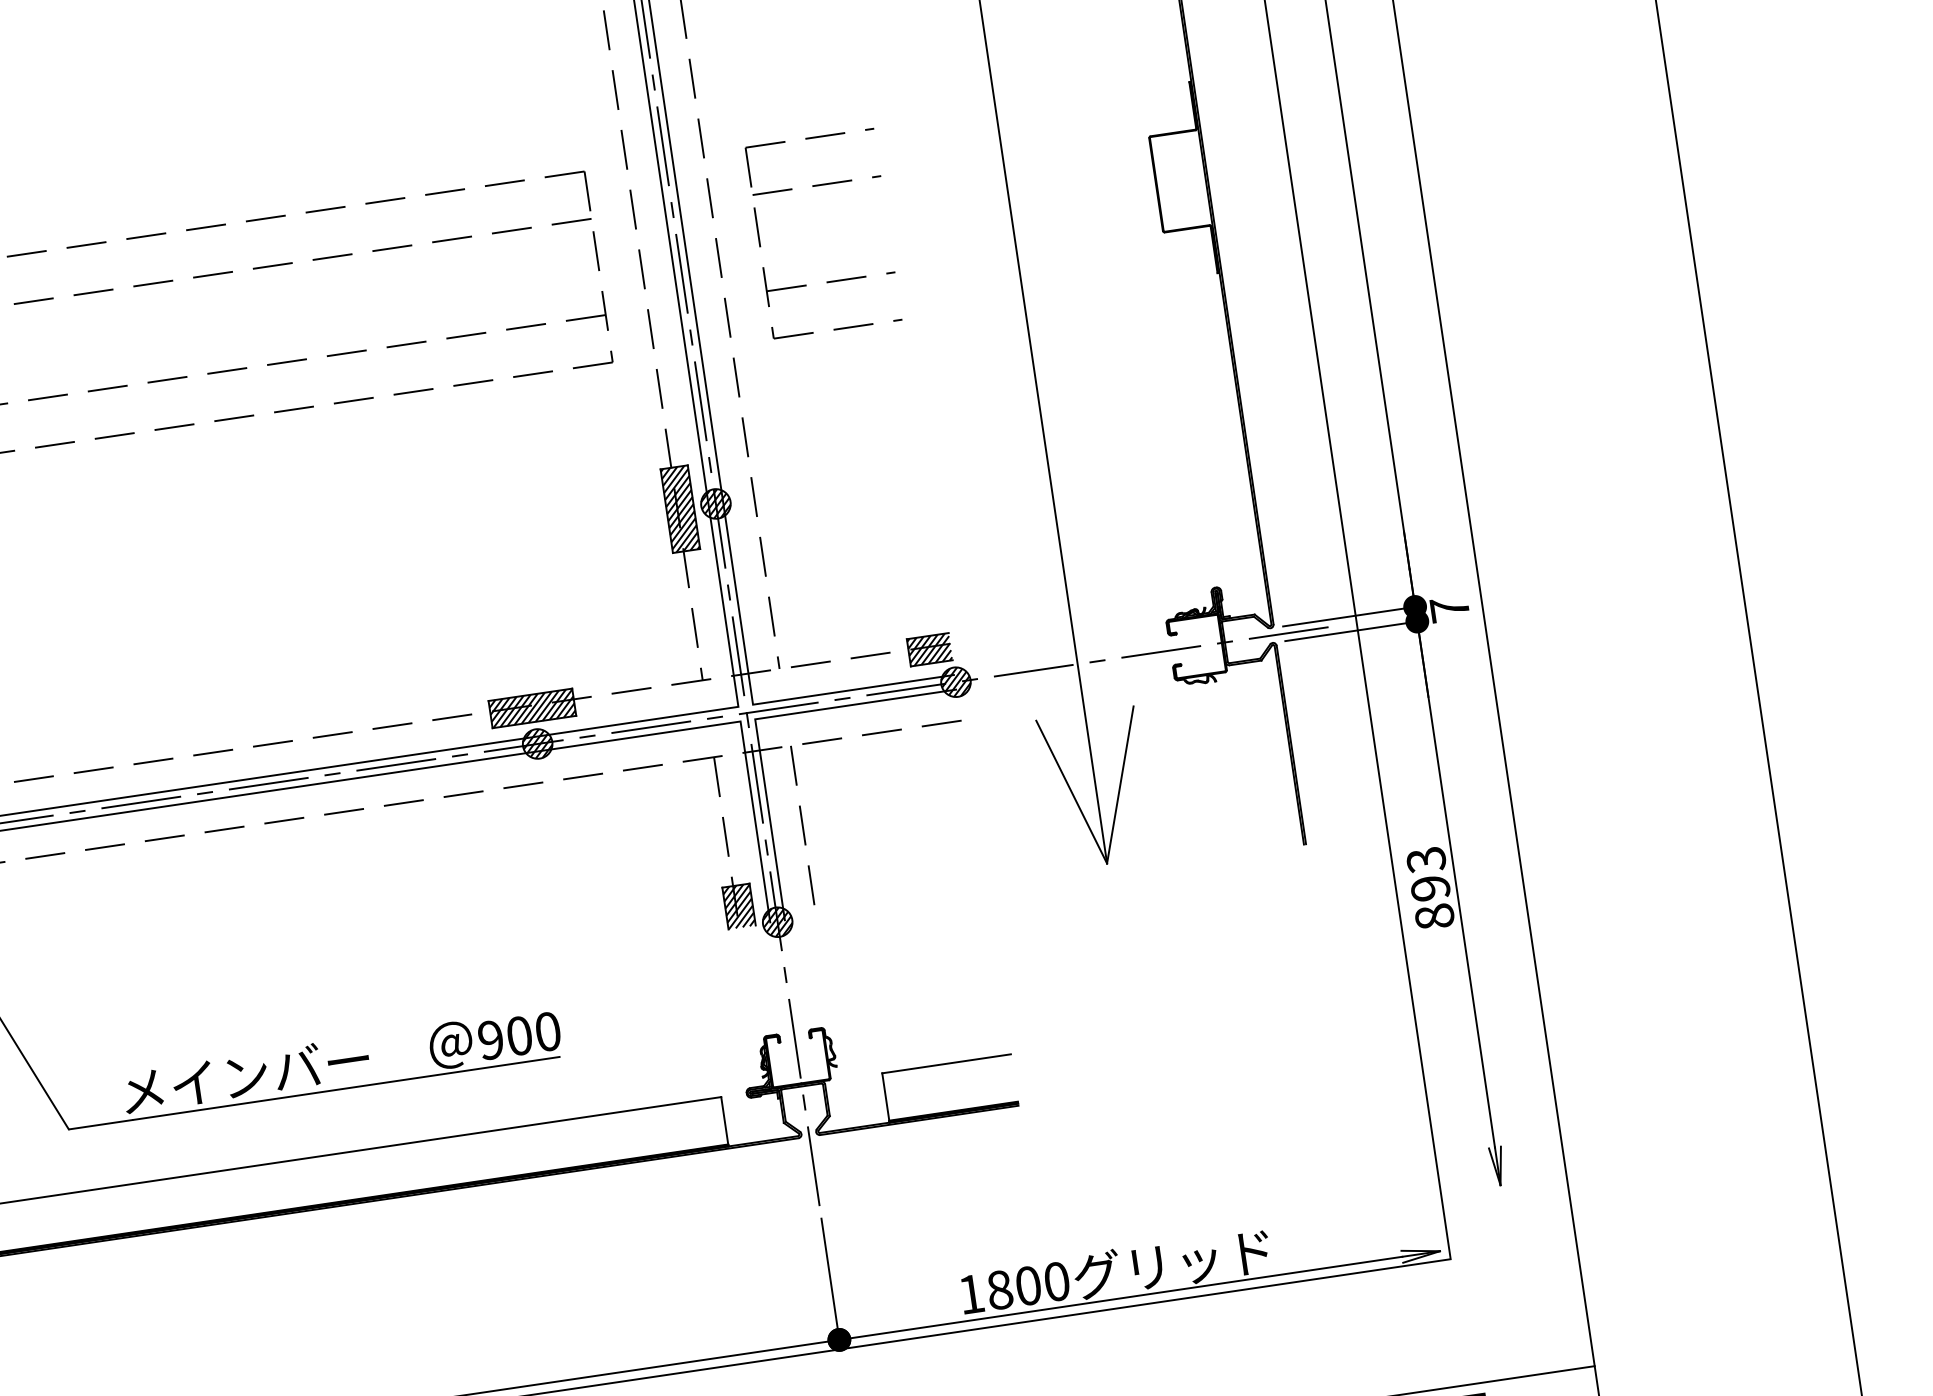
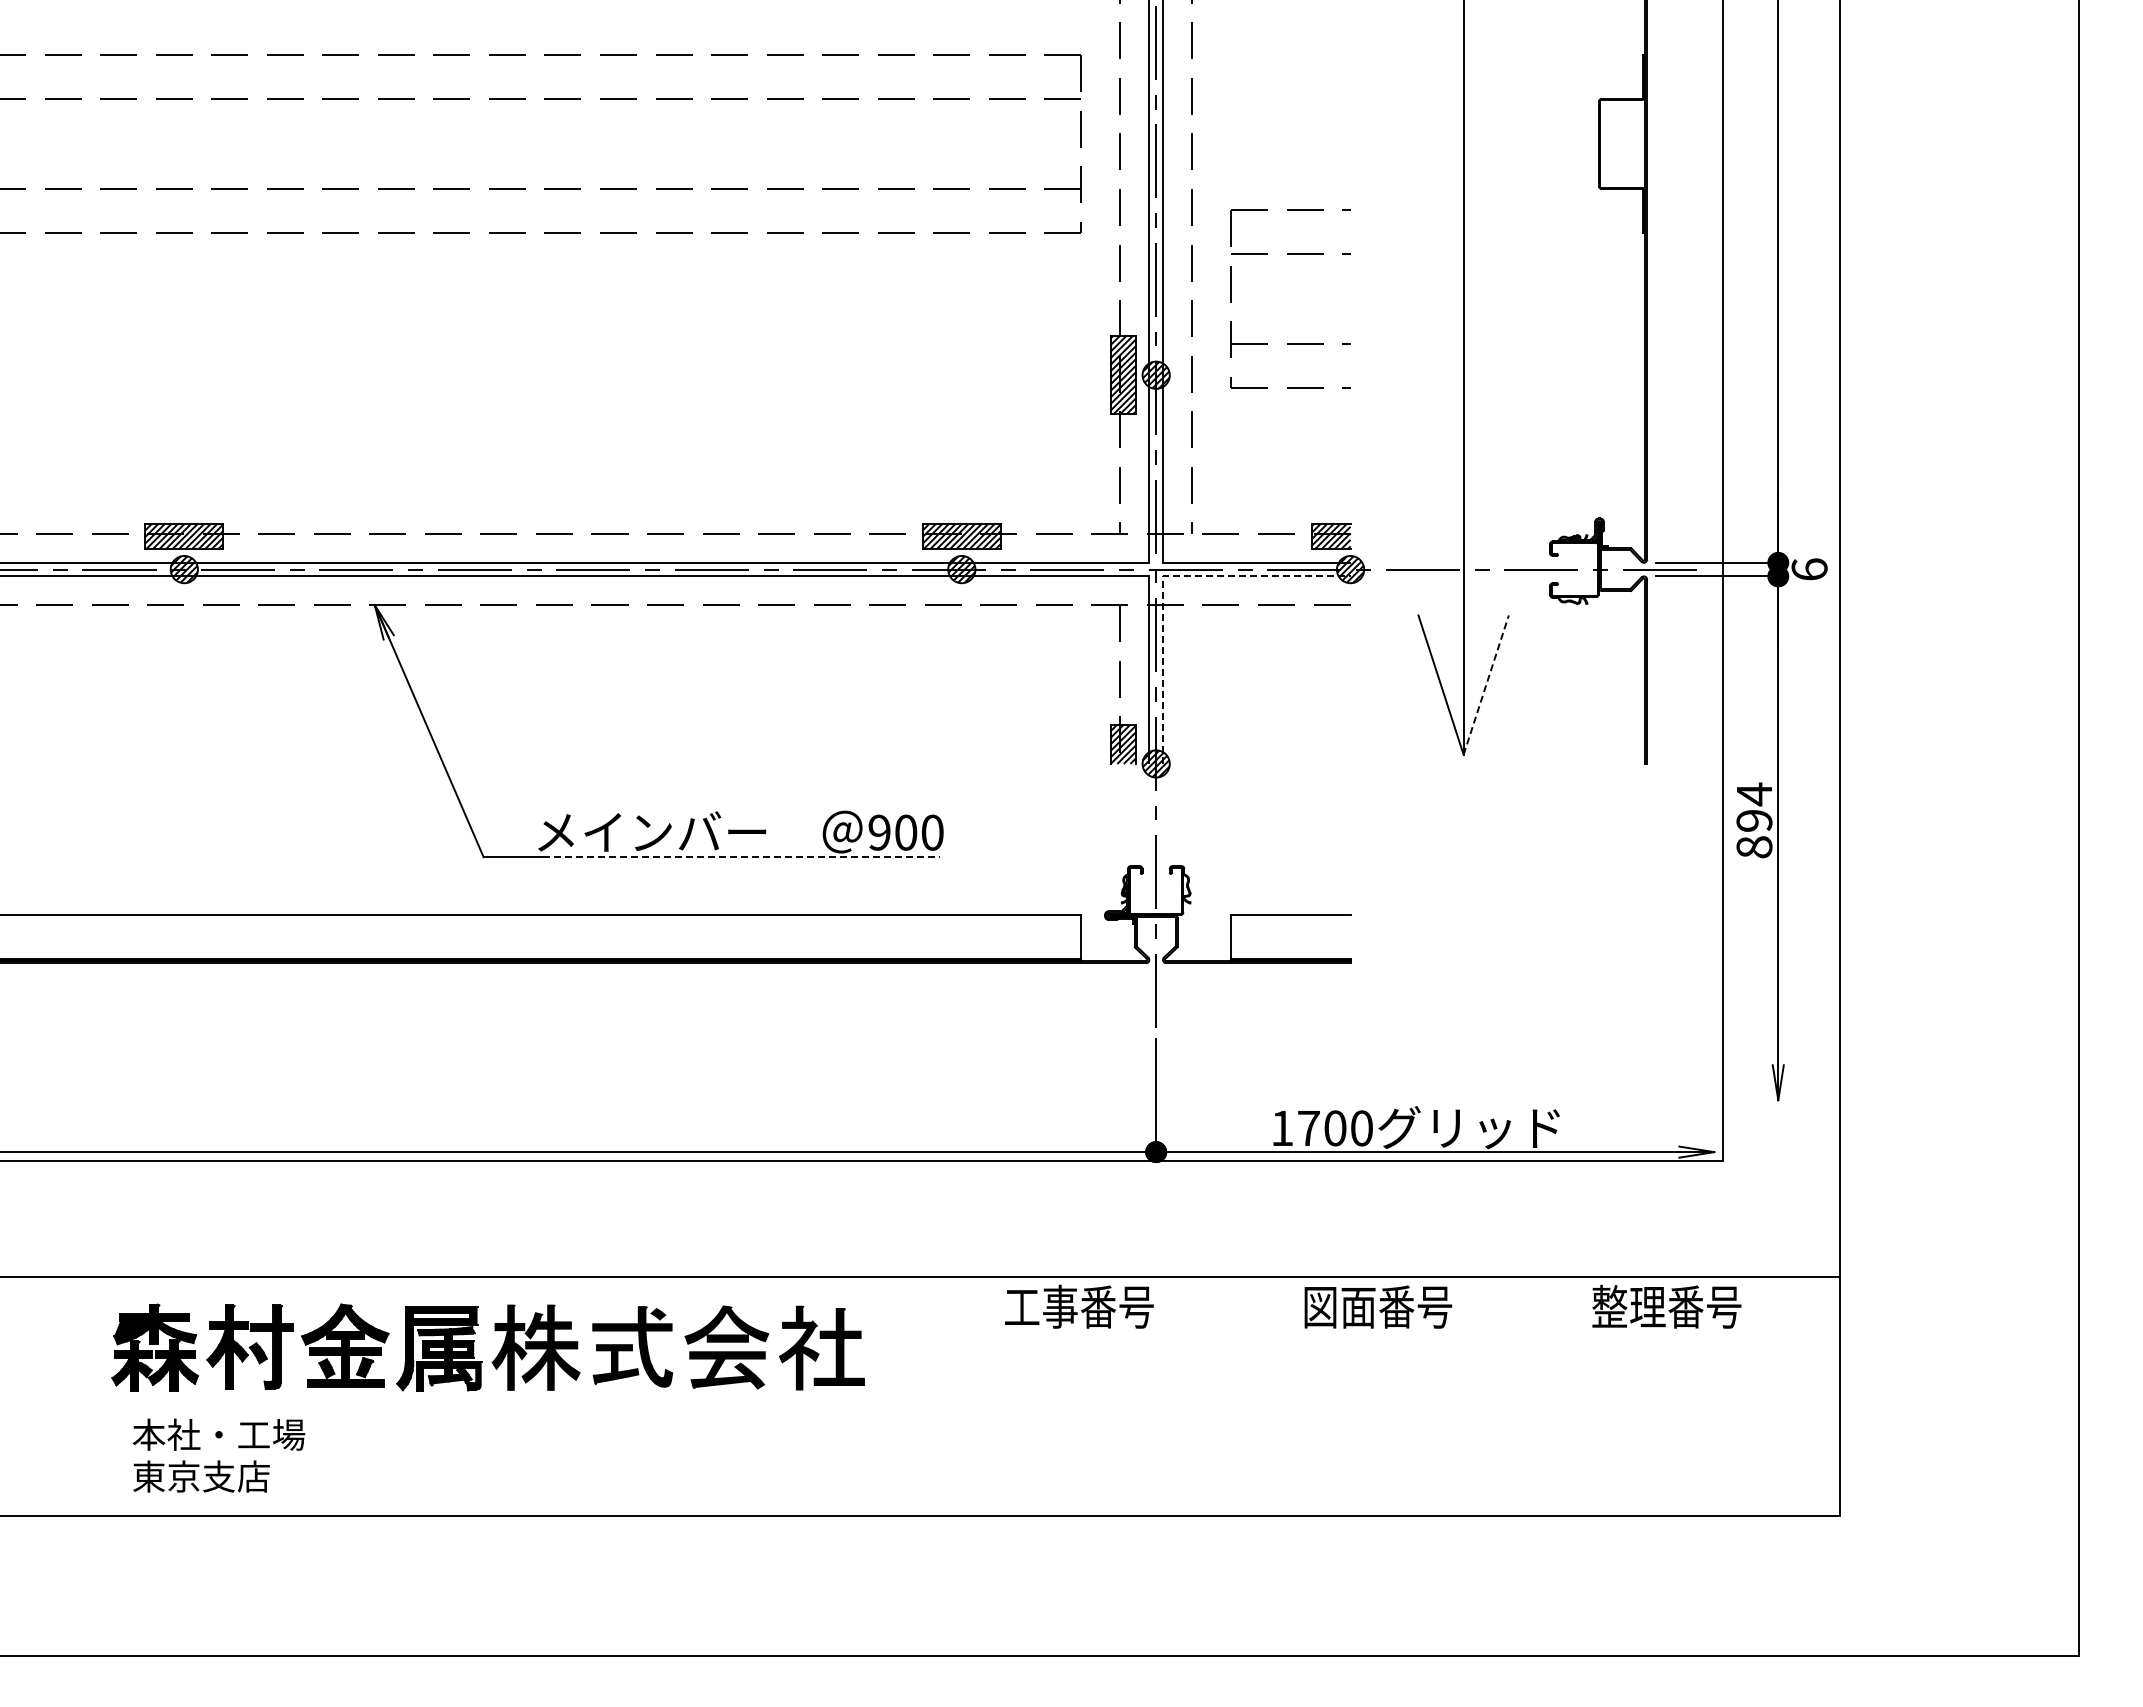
part: (816, 185) -> (1290, 254), moved
text: (1449, 609) -> (1809, 569), 7 -> 6
line: (754, 719) -> (1162, 576), solid -> dashed
line: (1120, 784) -> (1486, 684), solid -> dashed
line: (802, 824) -> (1191, 678), removed
text: (1426, 860) -> (1754, 794), 893 -> 894
line: (347, 1088) -> (742, 857), solid -> dashed
text: (1000, 1290) -> (1309, 1128), 1800 -> 1700

